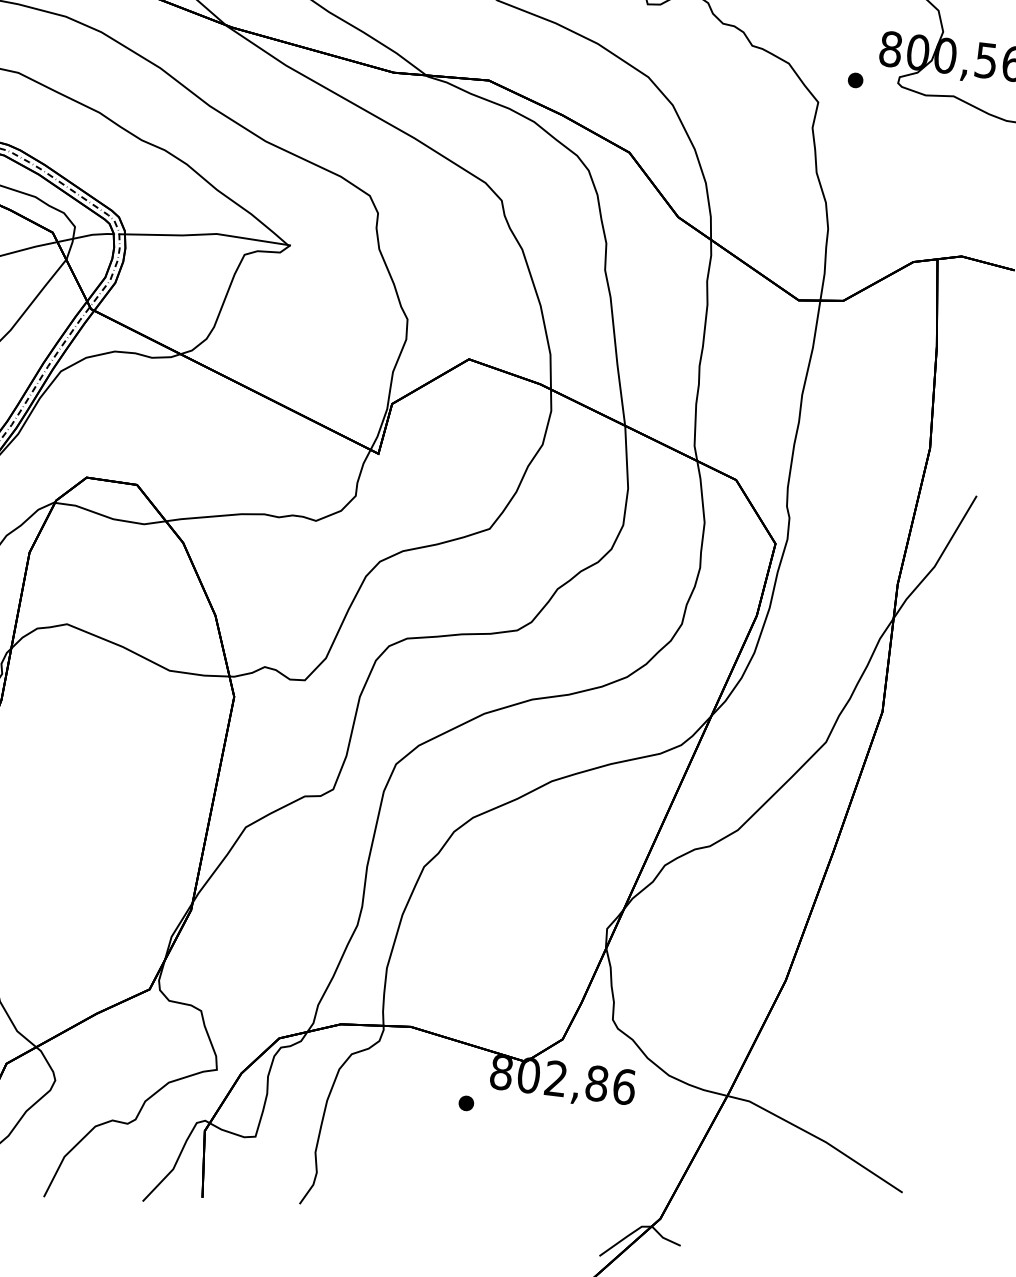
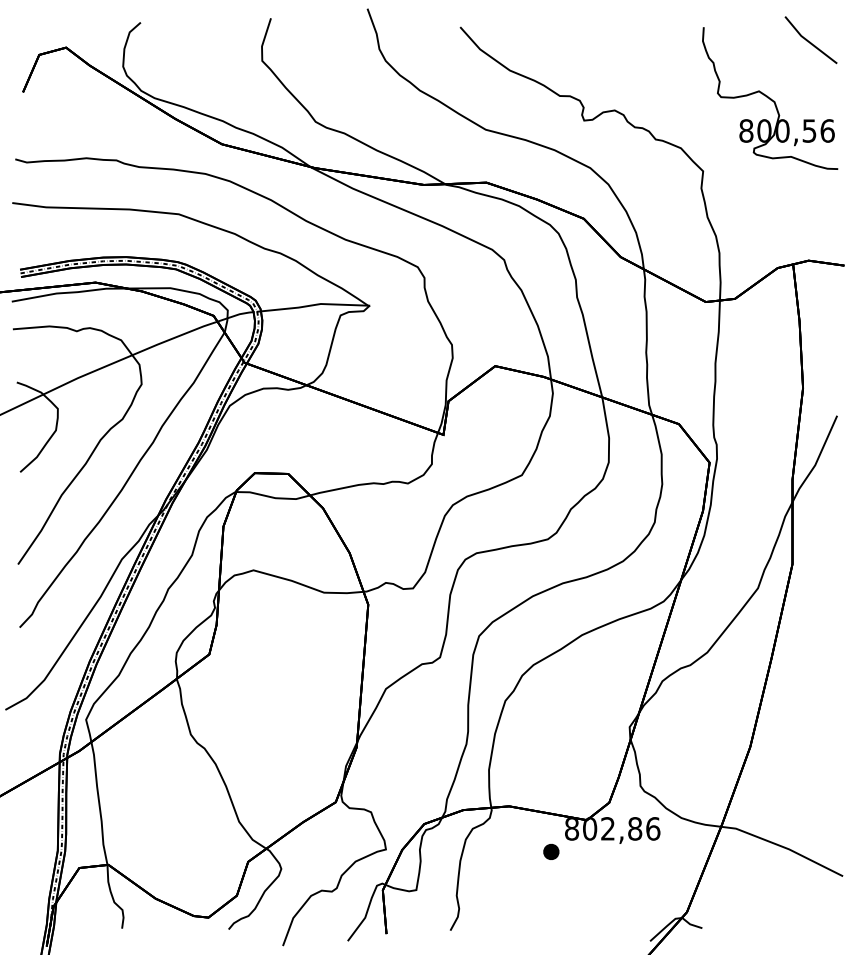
part: (855, 81) -> (725, 154), removed
part: (466, 1102) -> (551, 851), size x1.6

